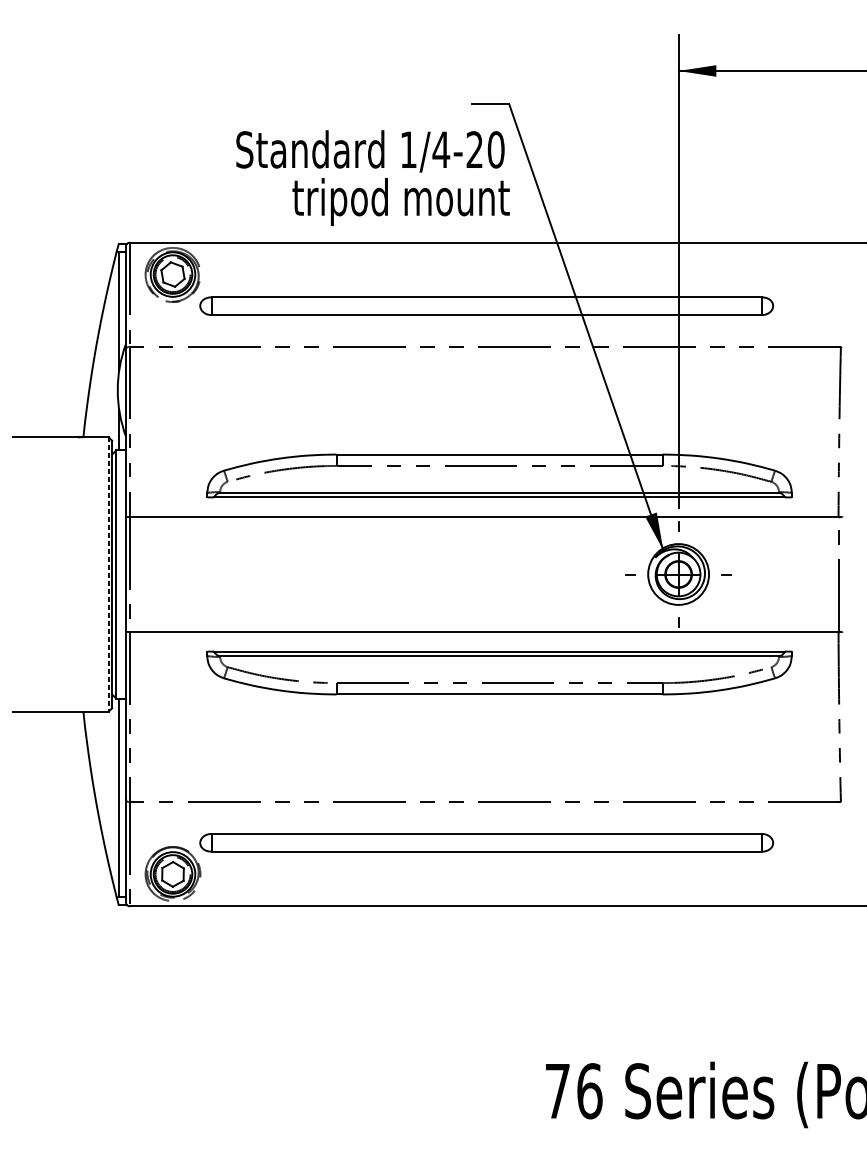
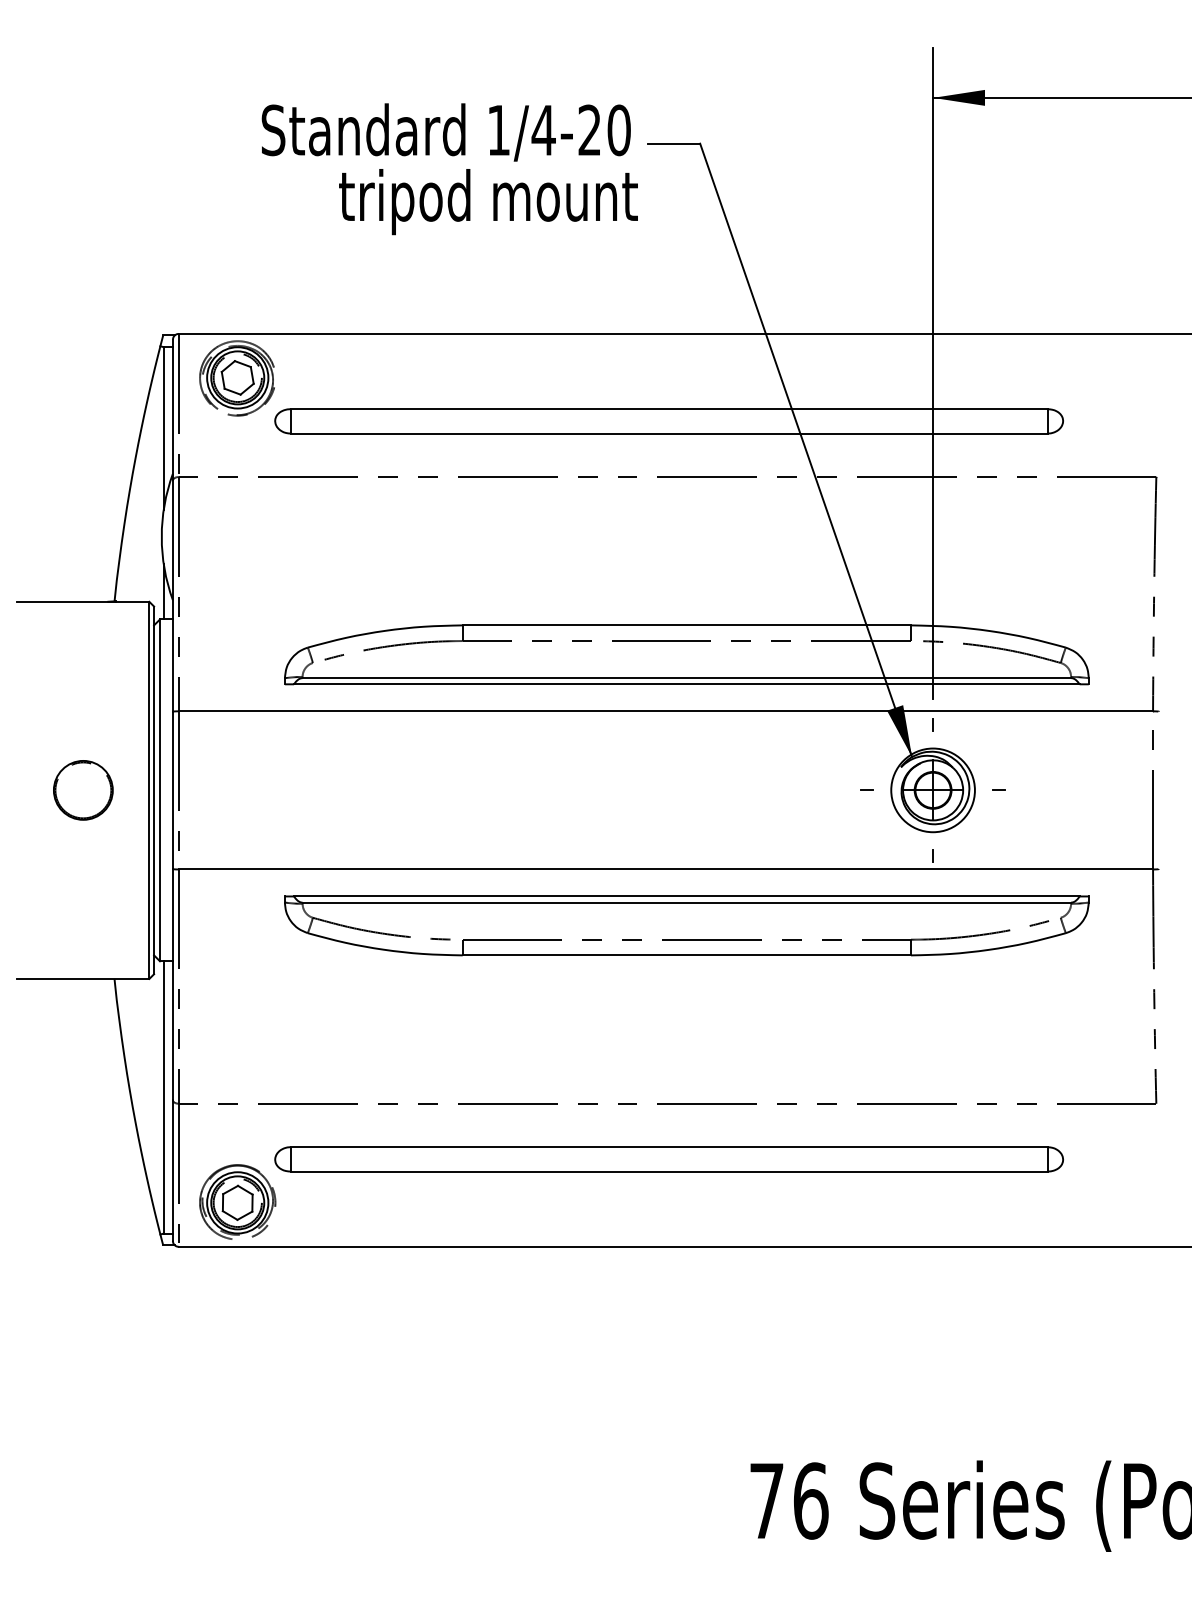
text: (372, 178) -> (449, 169), moved
circle: (60, 574) -> (83, 790), added
line: (108, 574) -> (149, 790), dashed -> solid

